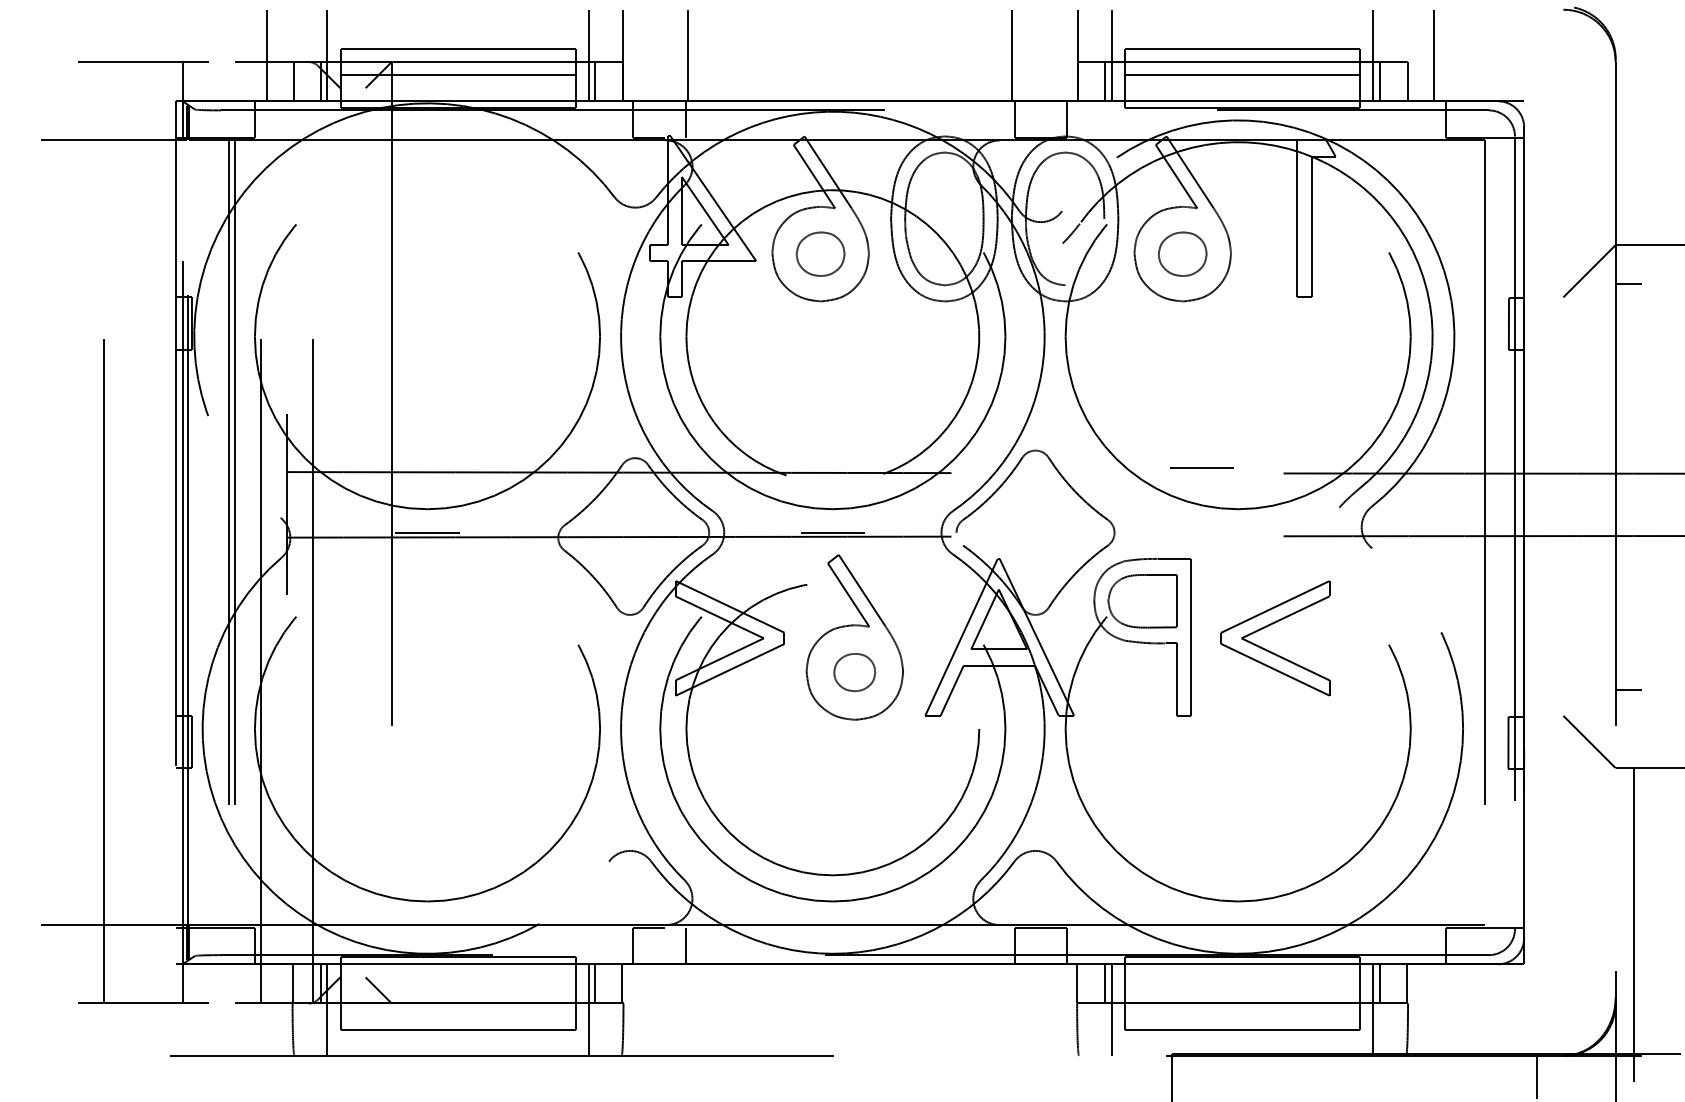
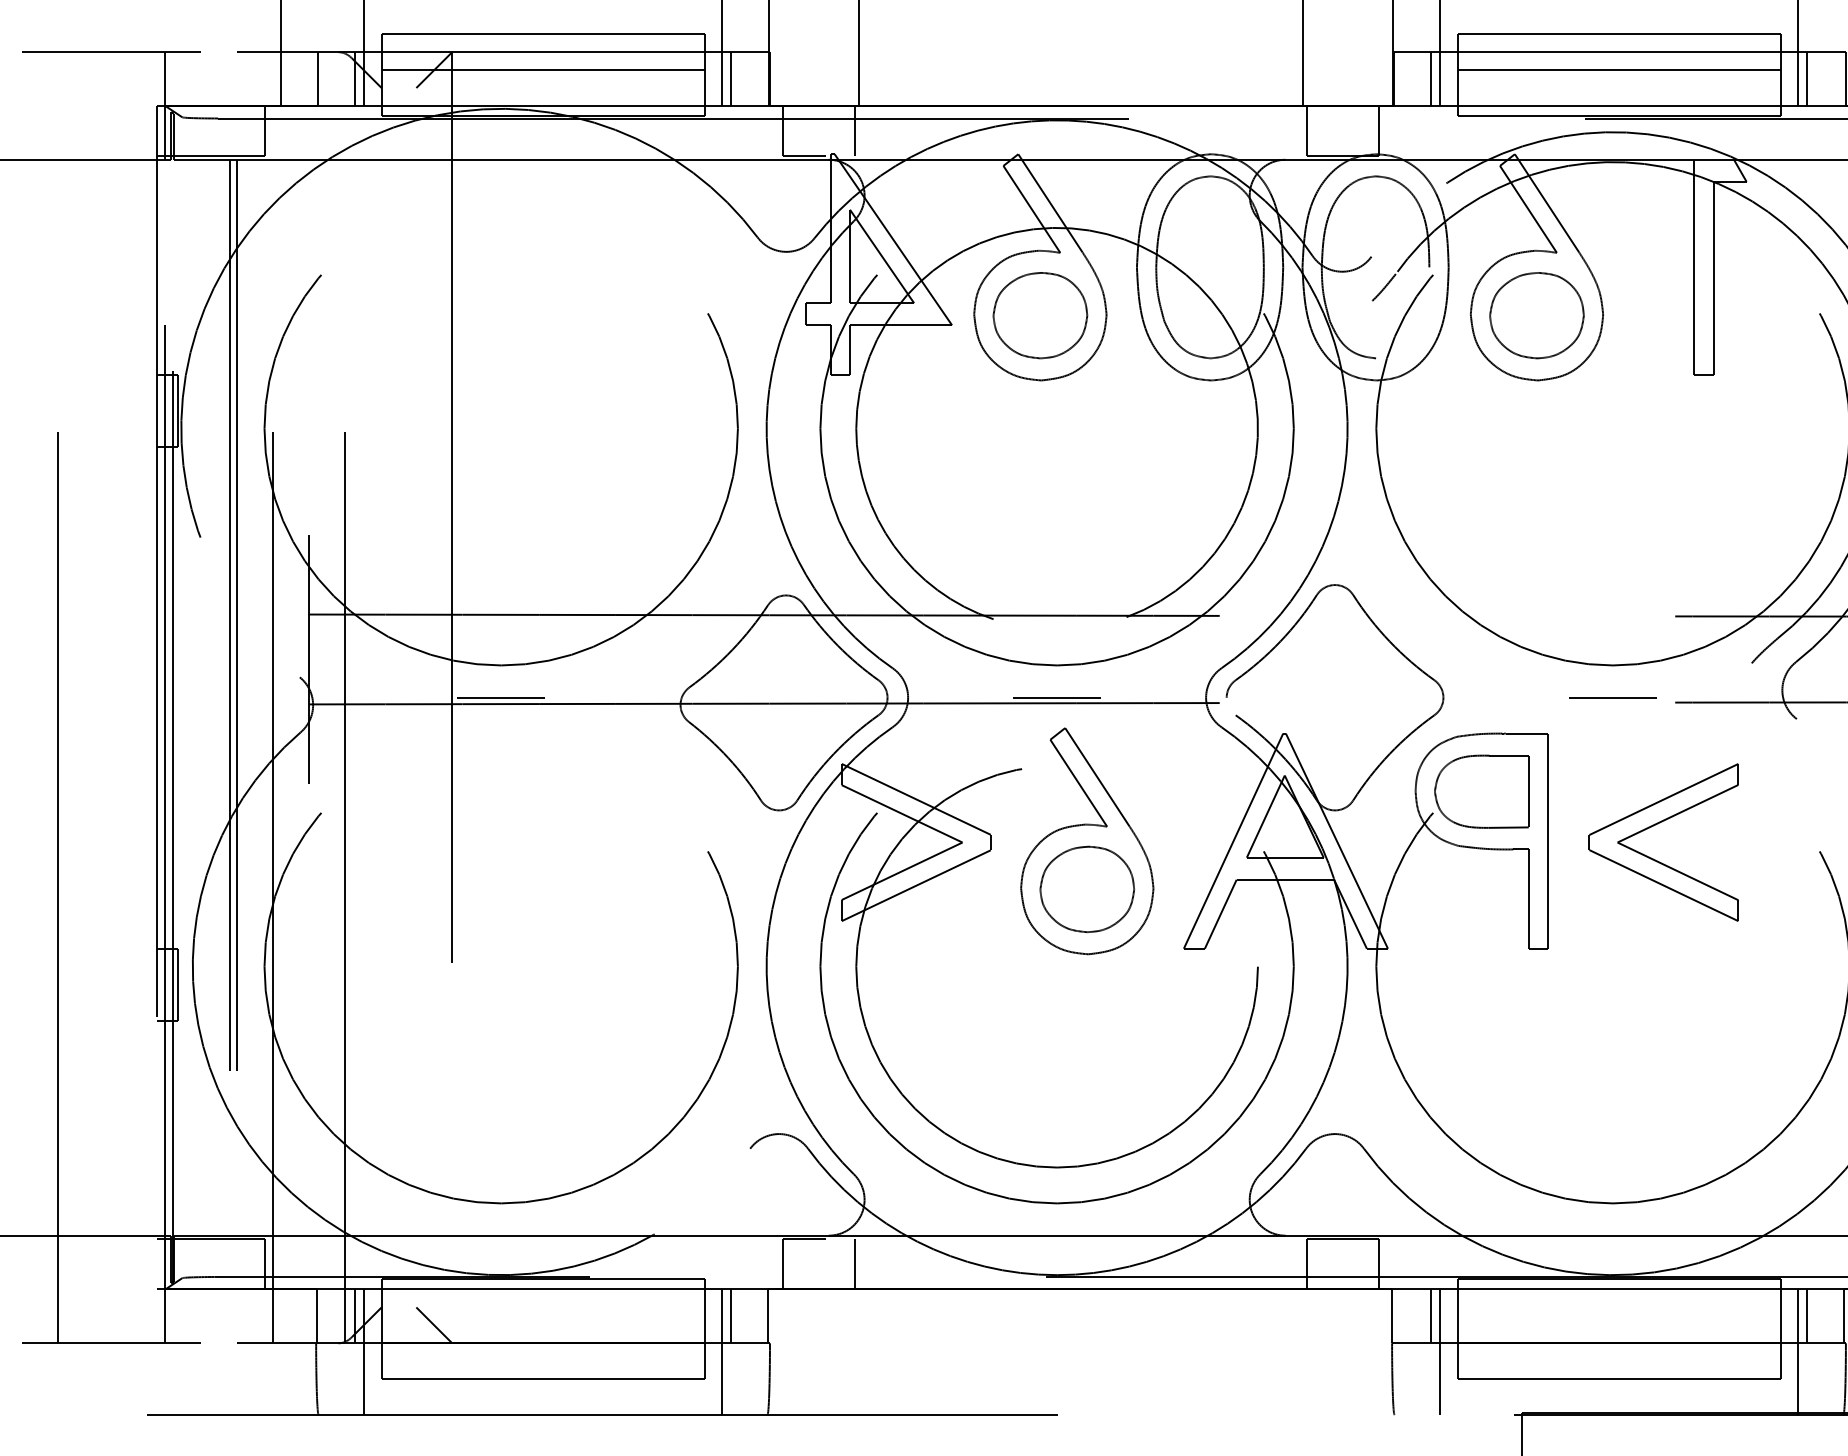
part: (820, 254) -> (1040, 316), size x1.43
part: (1182, 254) -> (1536, 316), size x1.43
line: (1201, 467) -> (1612, 697), moved
part: (854, 672) -> (1086, 889), size x1.67

